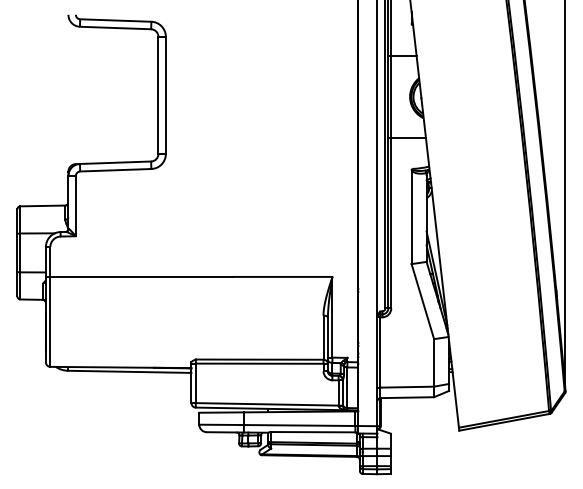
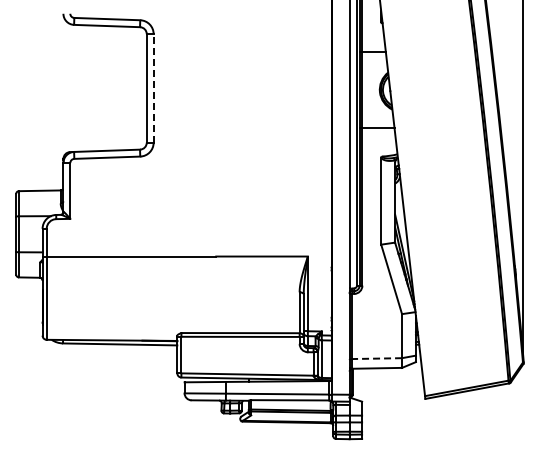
line: (165, 94) -> (153, 87), solid -> dashed
line: (407, 387) -> (377, 358), solid -> dashed

